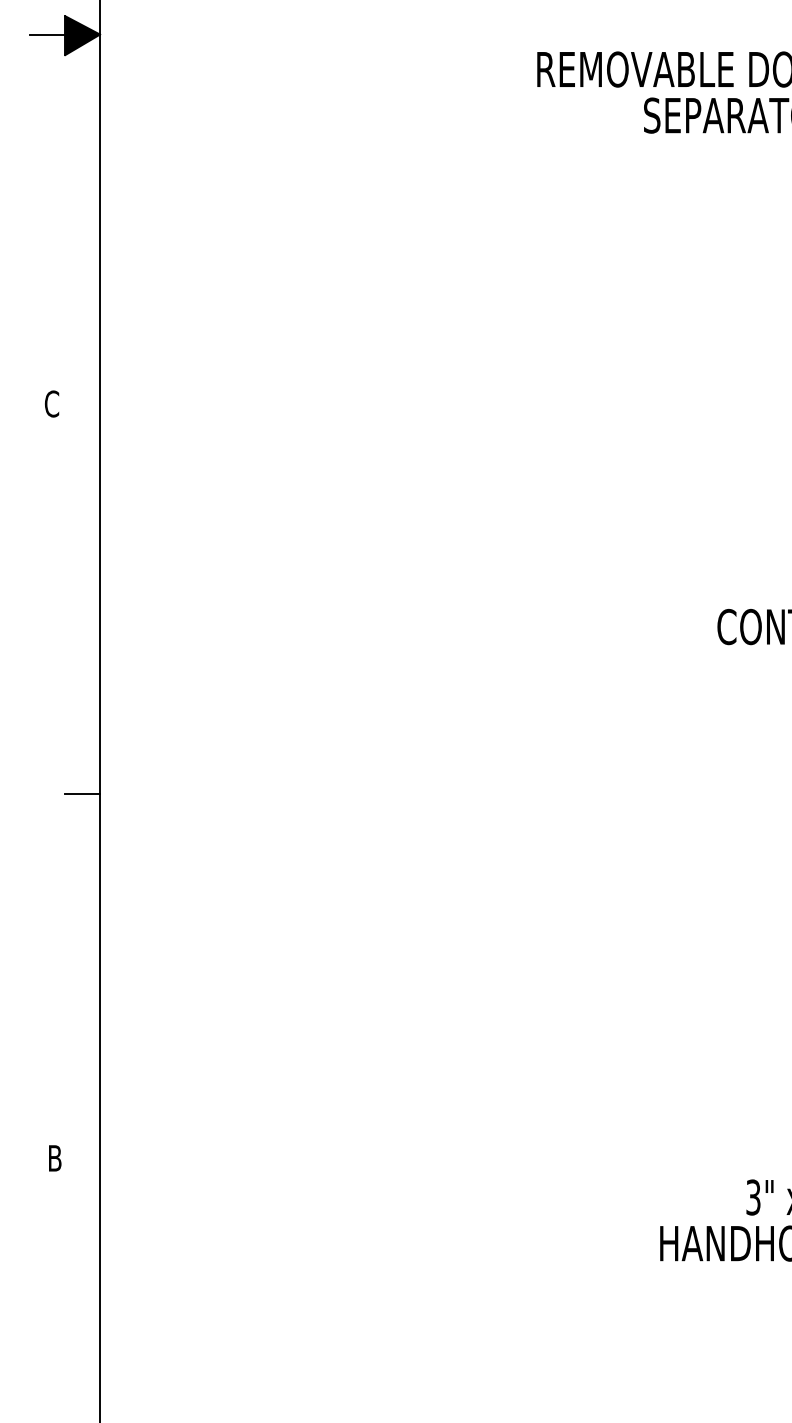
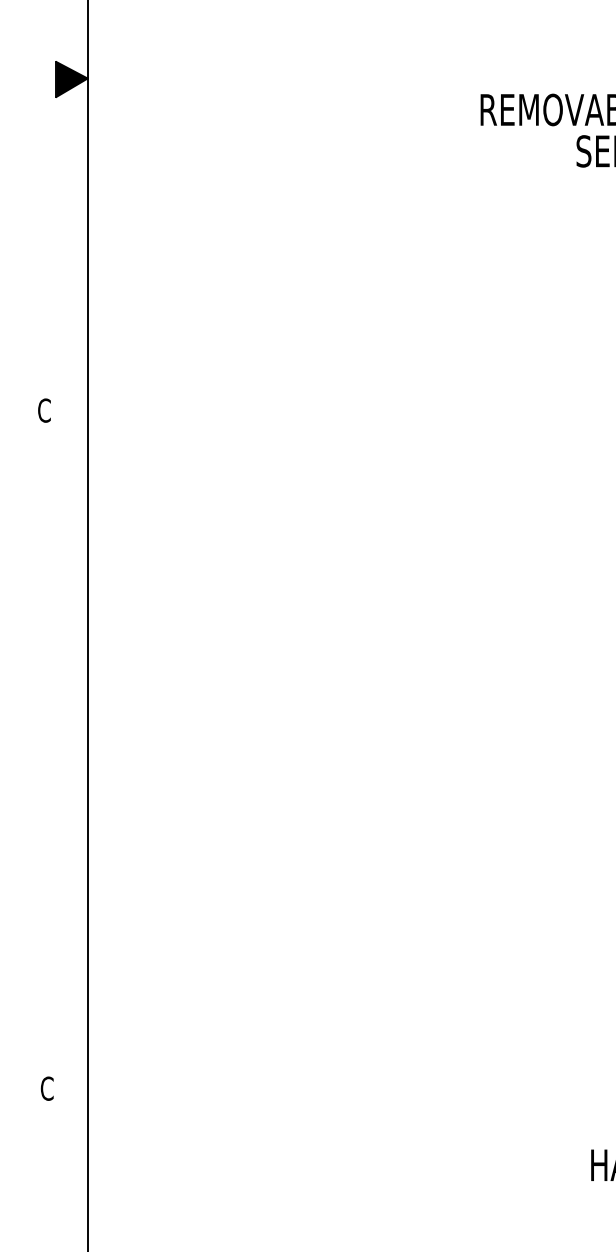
line: (47, 34) -> (40, 78), removed
line: (82, 793) -> (71, 760), removed
text: (55, 1157) -> (47, 1087), B -> C

